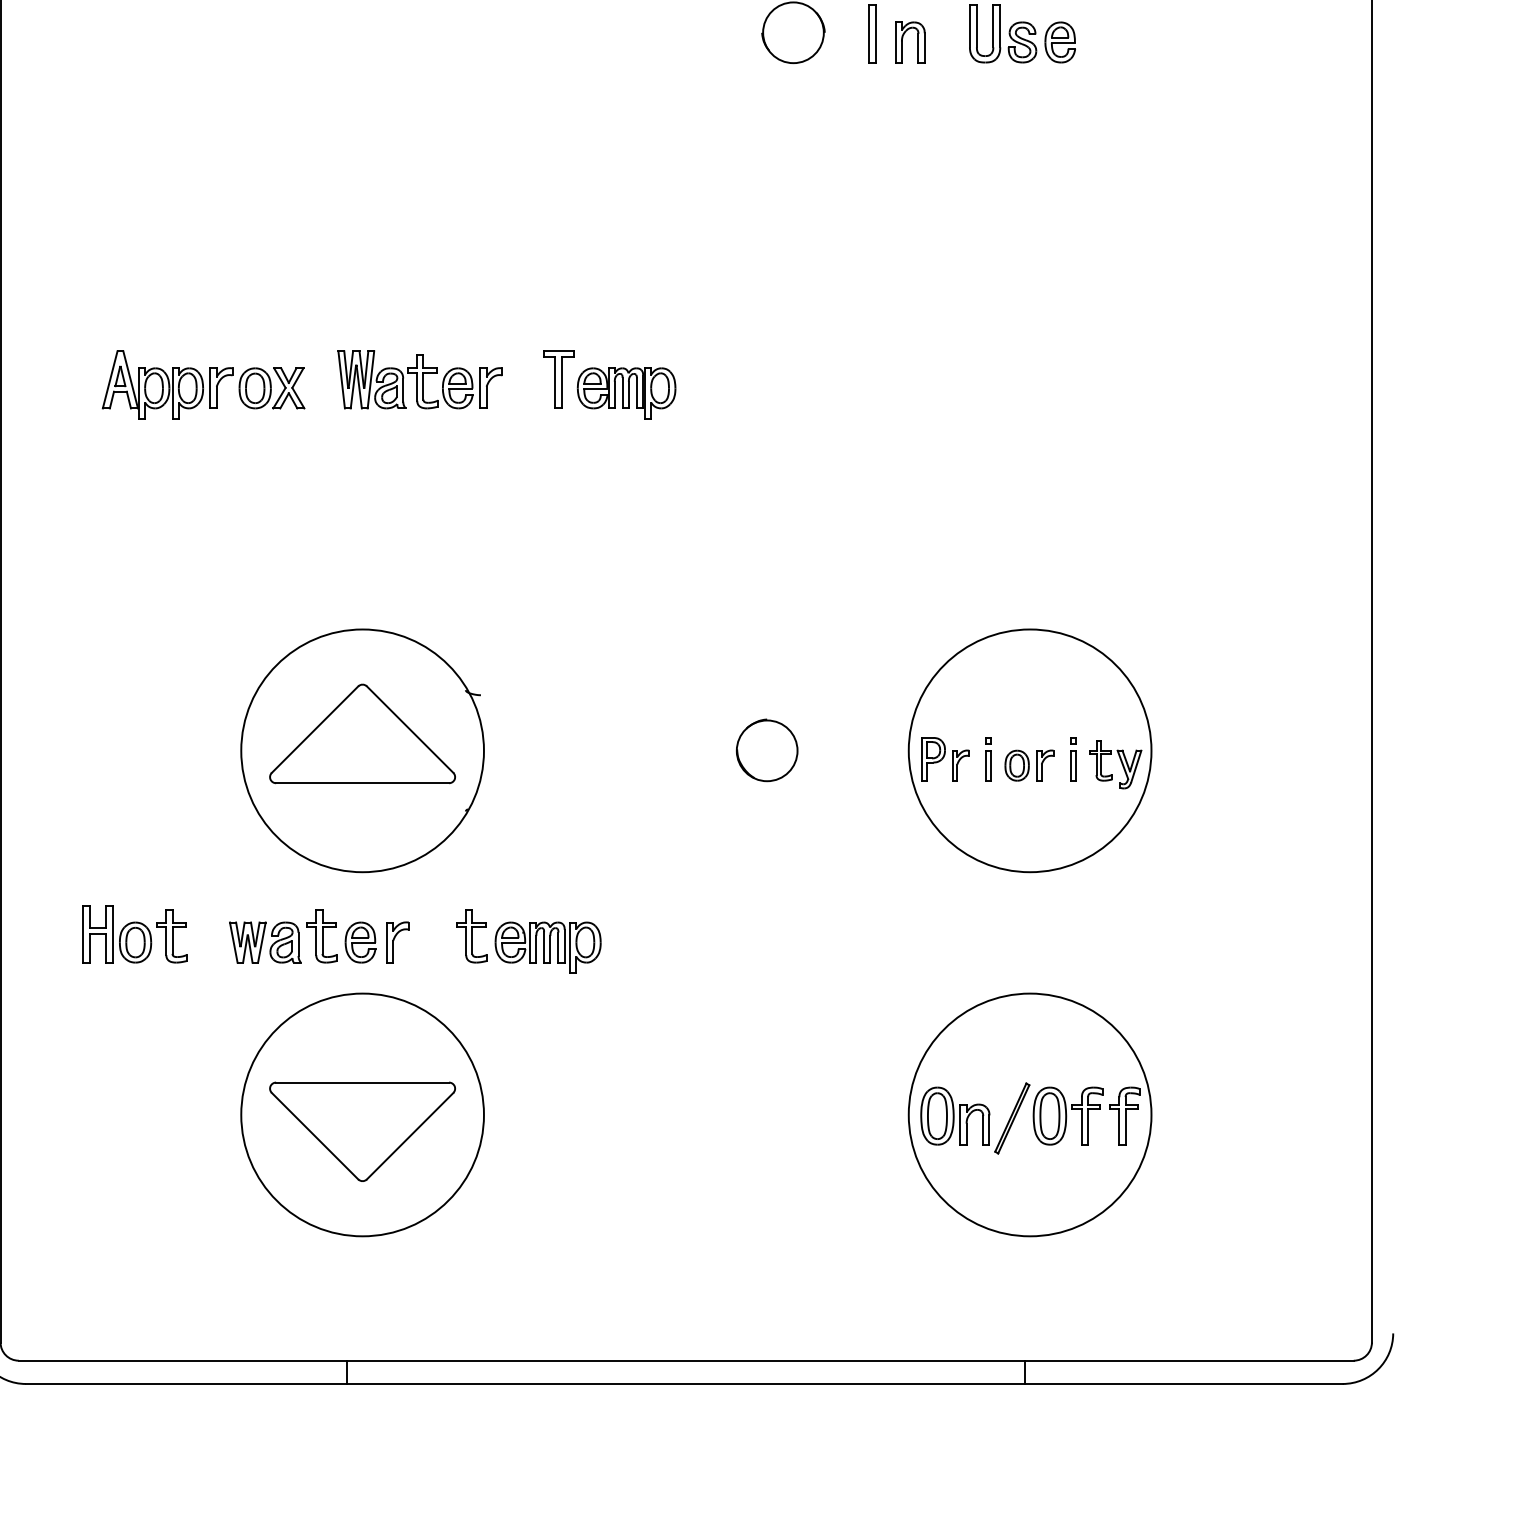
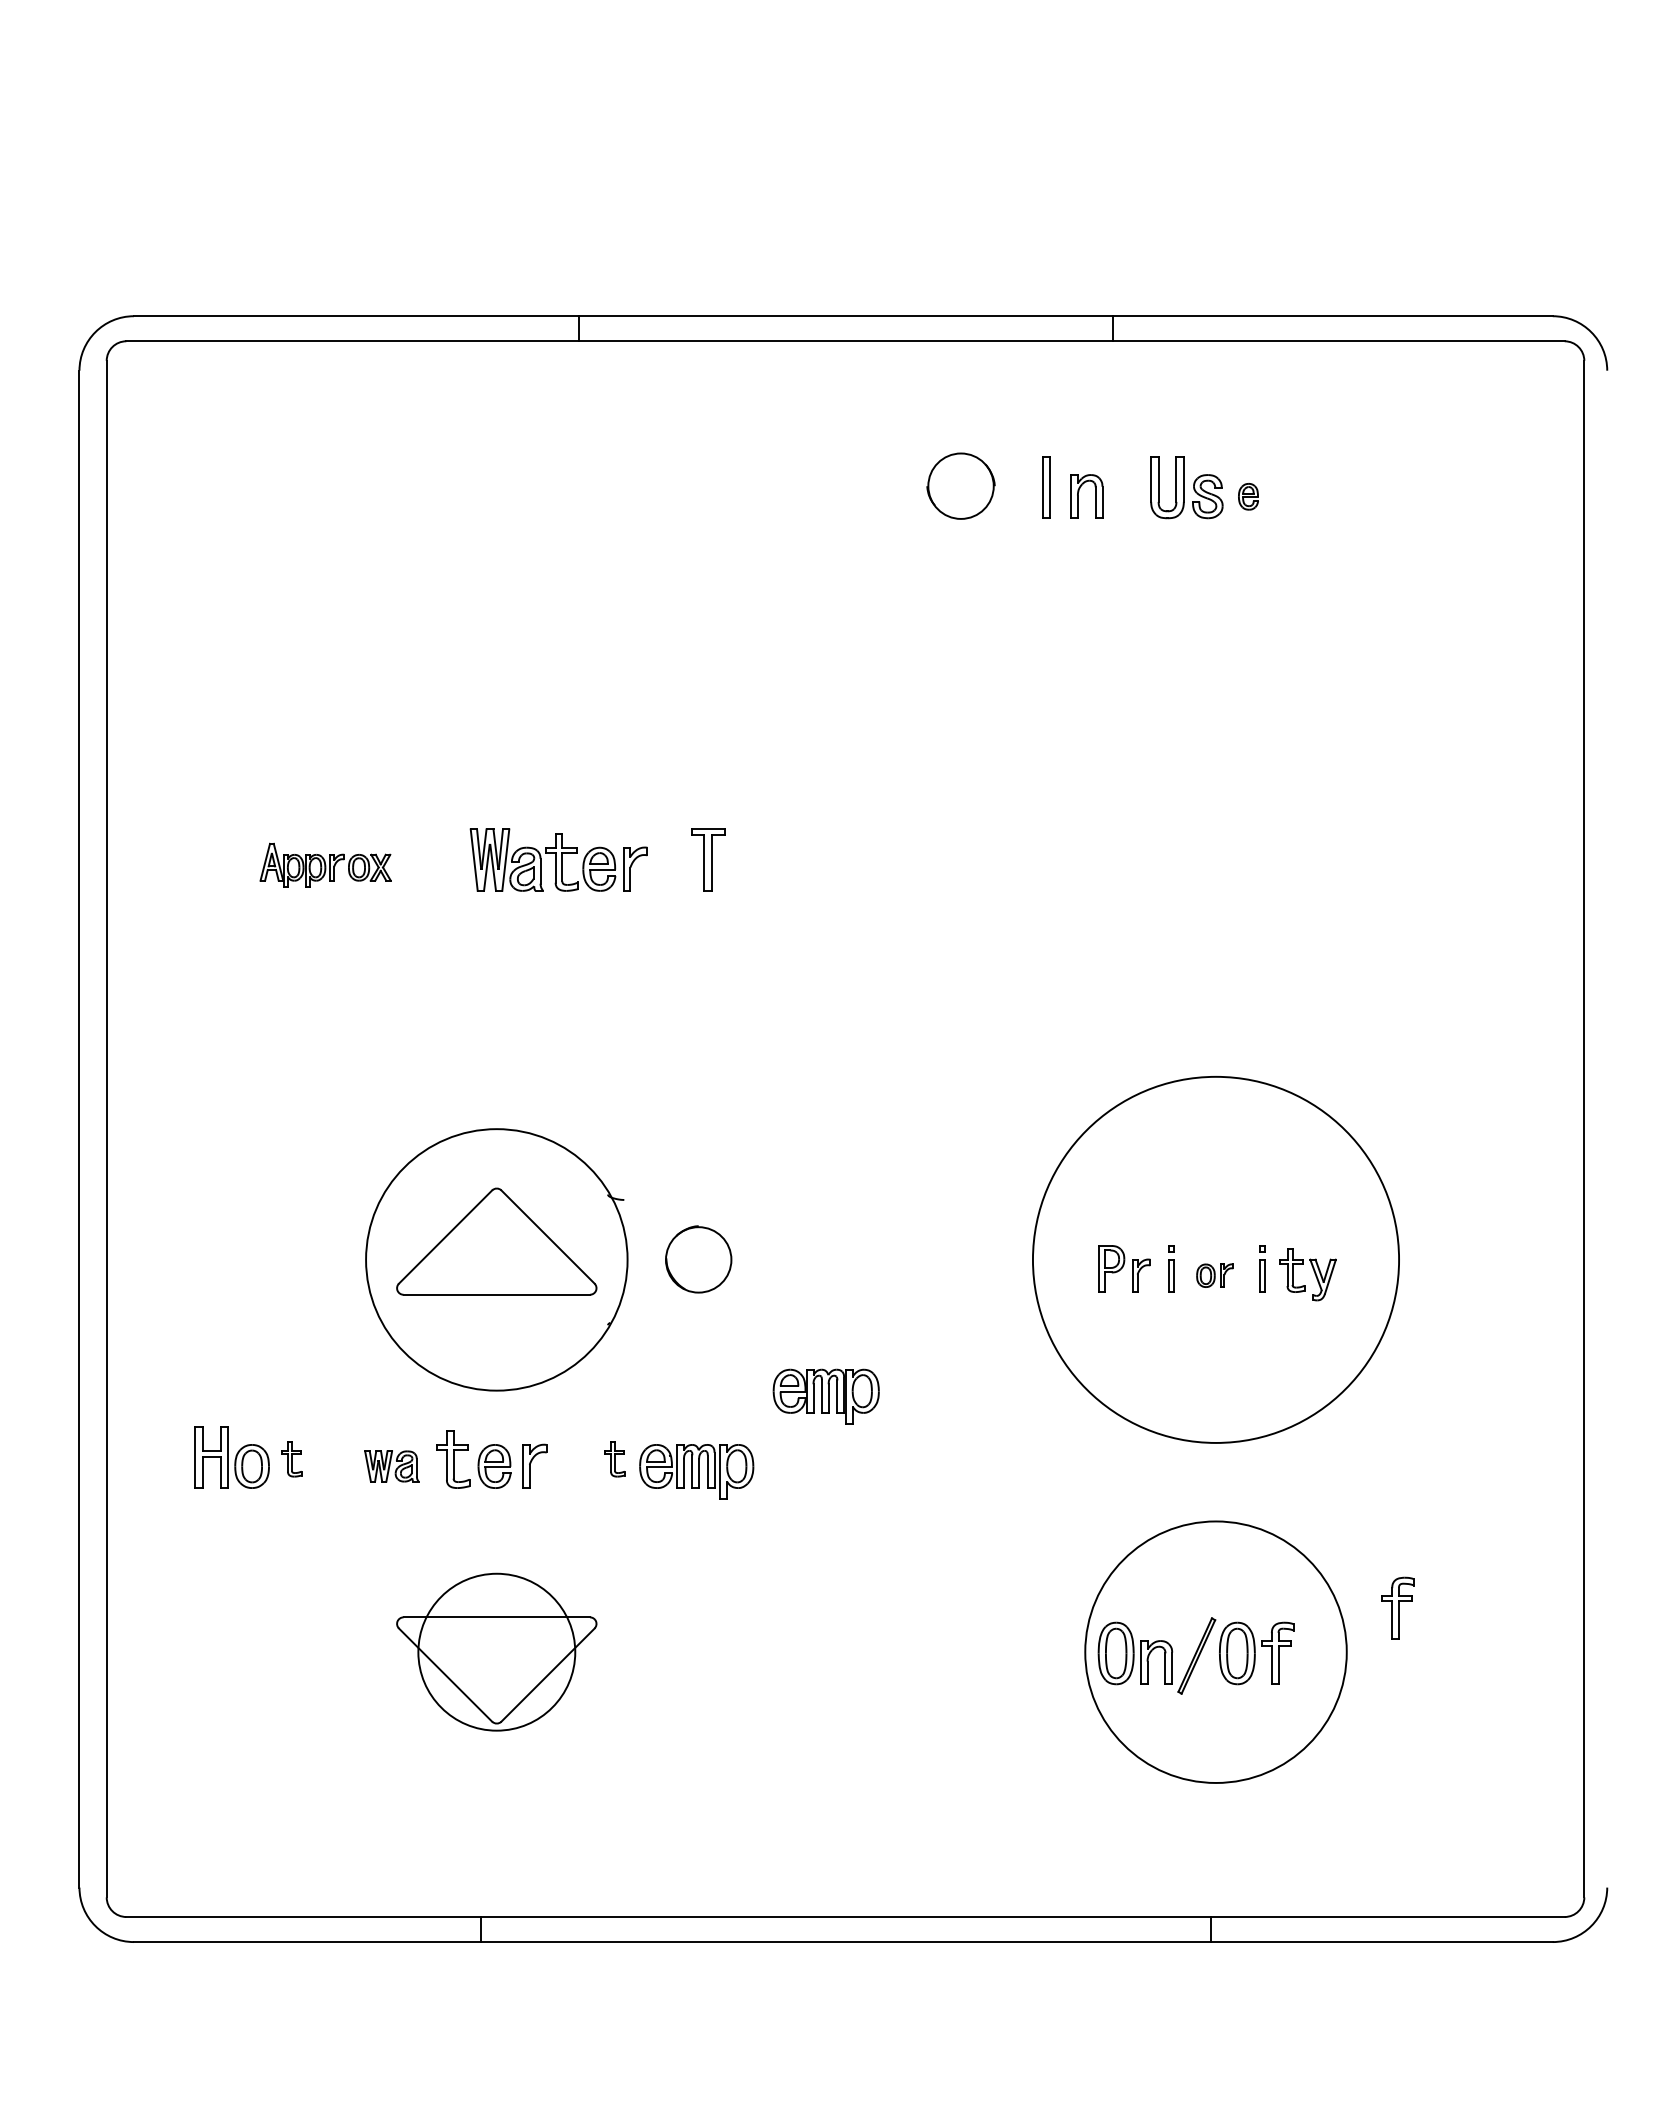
part: (1060, 42) -> (1248, 496), size x0.6
part: (203, 384) -> (325, 865), size x0.6
part: (625, 393) -> (825, 1396), moved
part: (766, 750) -> (698, 1259), moved
circle: (1029, 750) -> (1215, 1259), size x1.4
part: (1028, 765) -> (1214, 1275), size x0.7
part: (172, 936) -> (291, 1459), size x0.6
part: (471, 936) -> (614, 1459), size x0.6
part: (264, 942) -> (391, 1466), size x0.7
circle: (362, 1114) -> (496, 1651), size x0.6
part: (1124, 1115) -> (1397, 1607), moved

